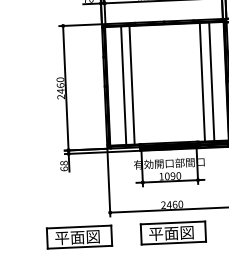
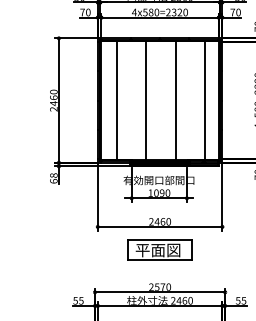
line: (202, 82) -> (175, 100), moved
line: (132, 85) -> (146, 100), moved
part: (78, 236) -> (65, 249), removed

